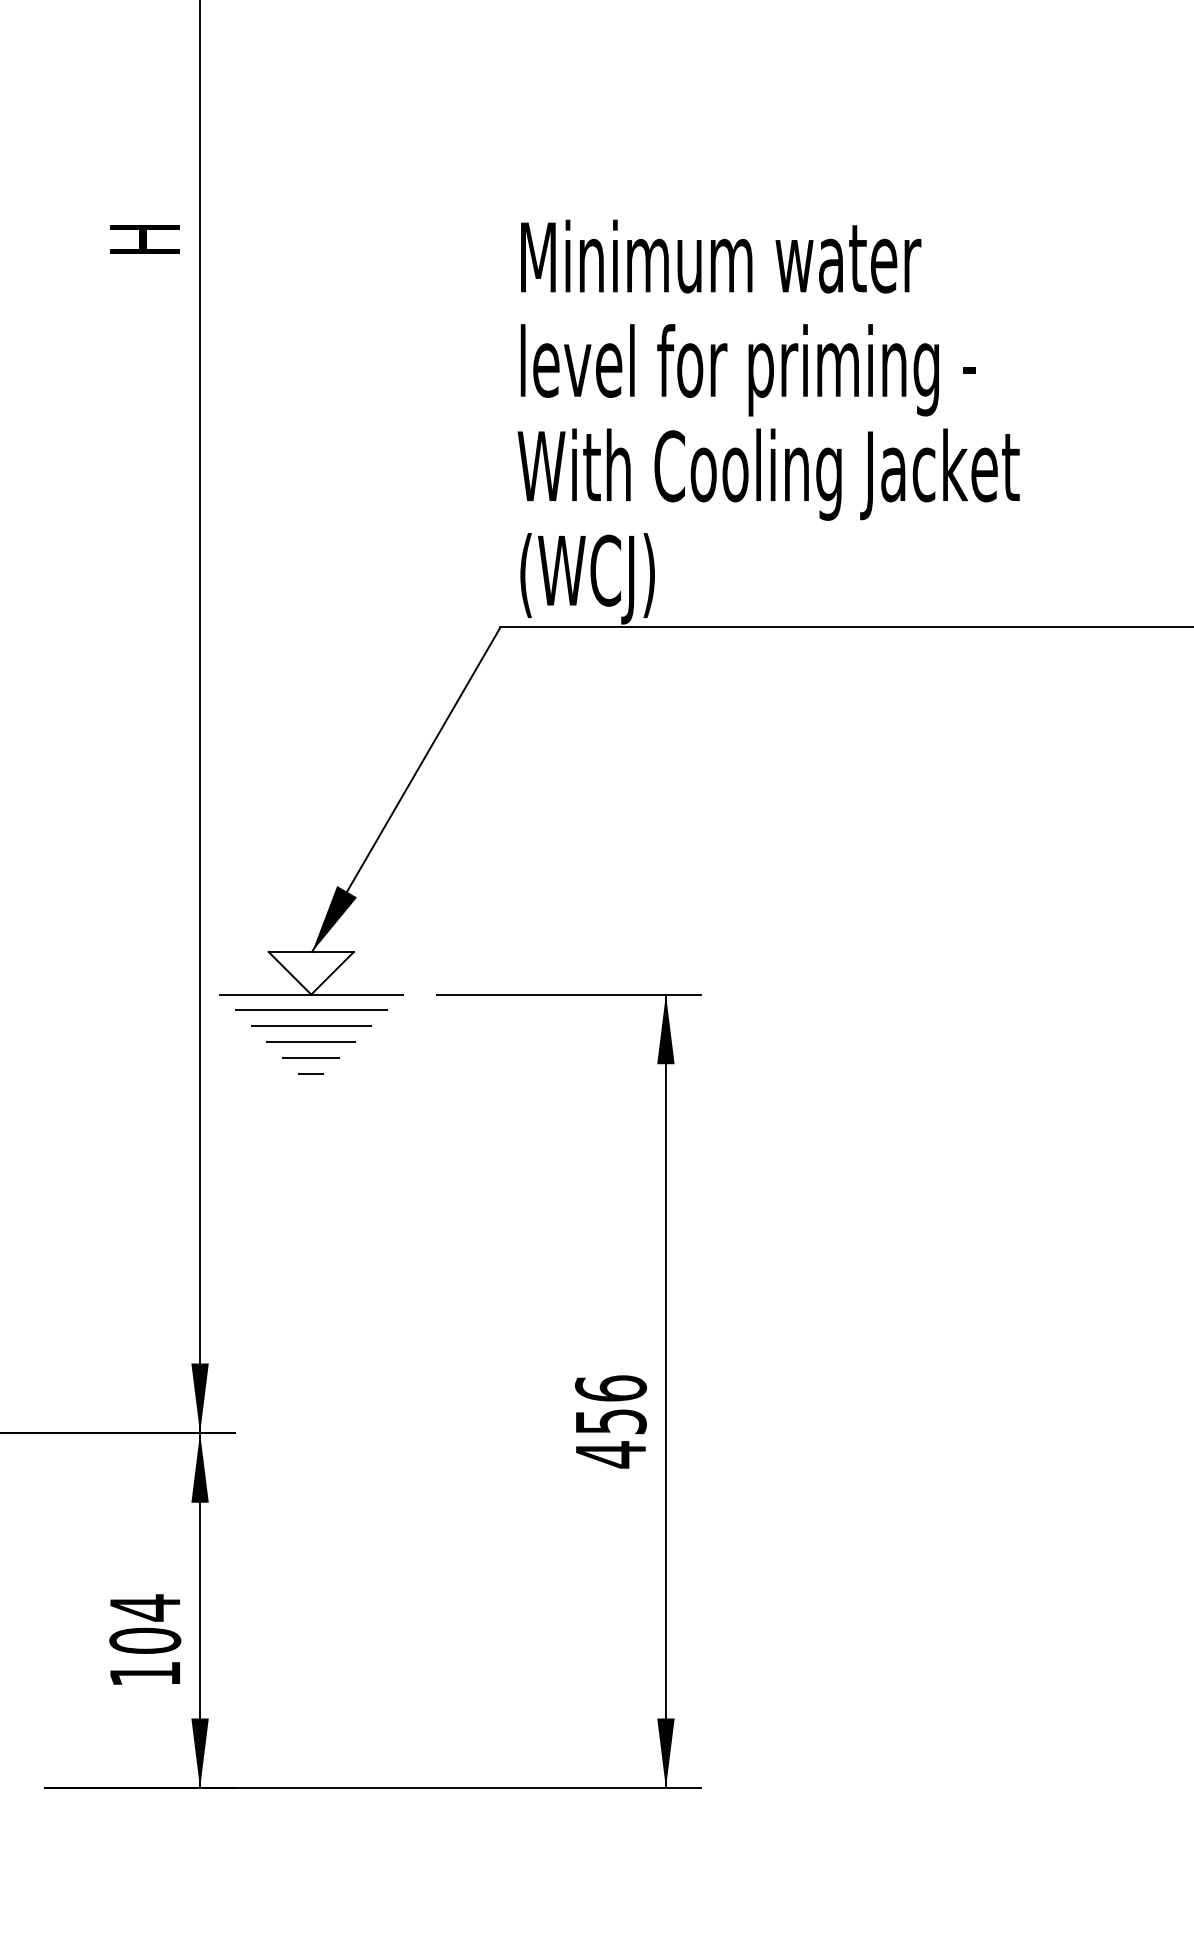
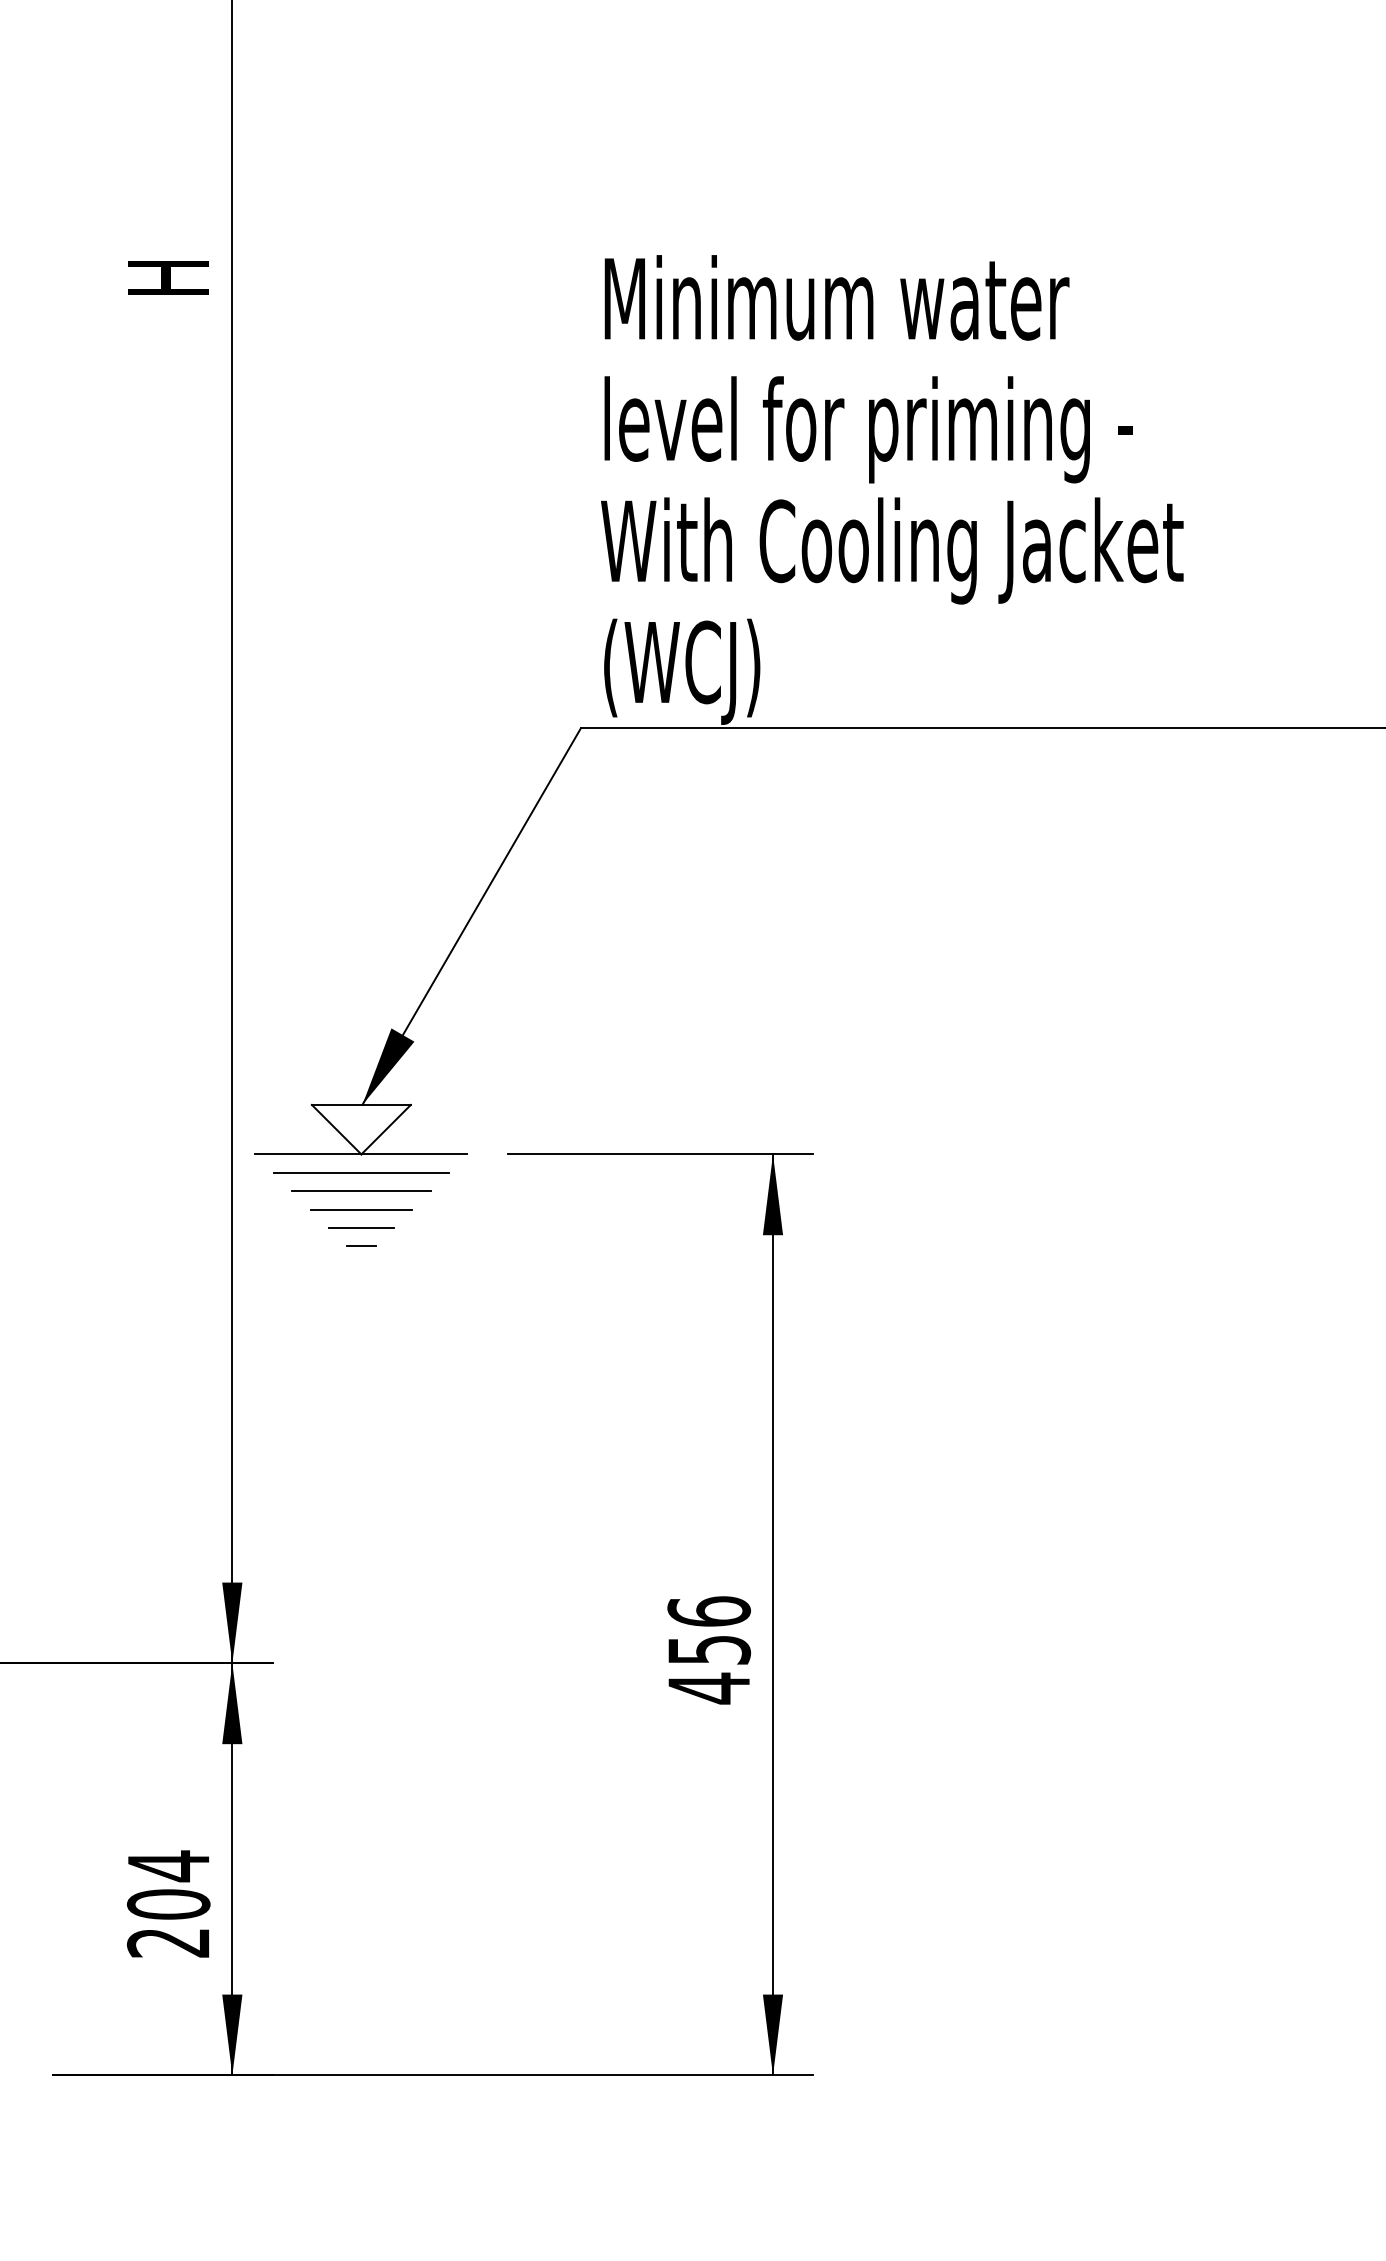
text: (144, 1674) -> (167, 1943), 104 -> 204

